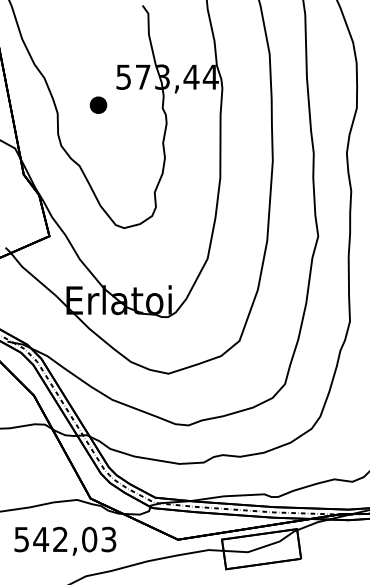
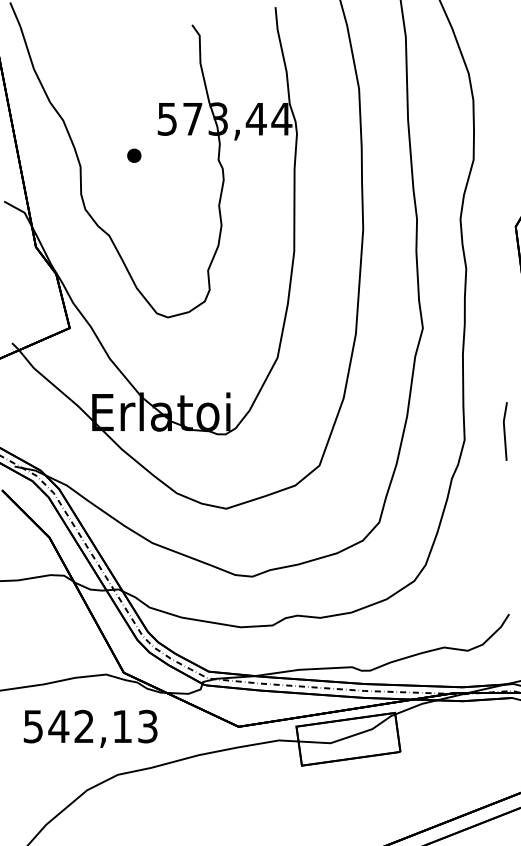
part: (98, 104) -> (134, 155), size x0.62
text: (89, 539) -> (122, 726), 542,03 -> 542,13

